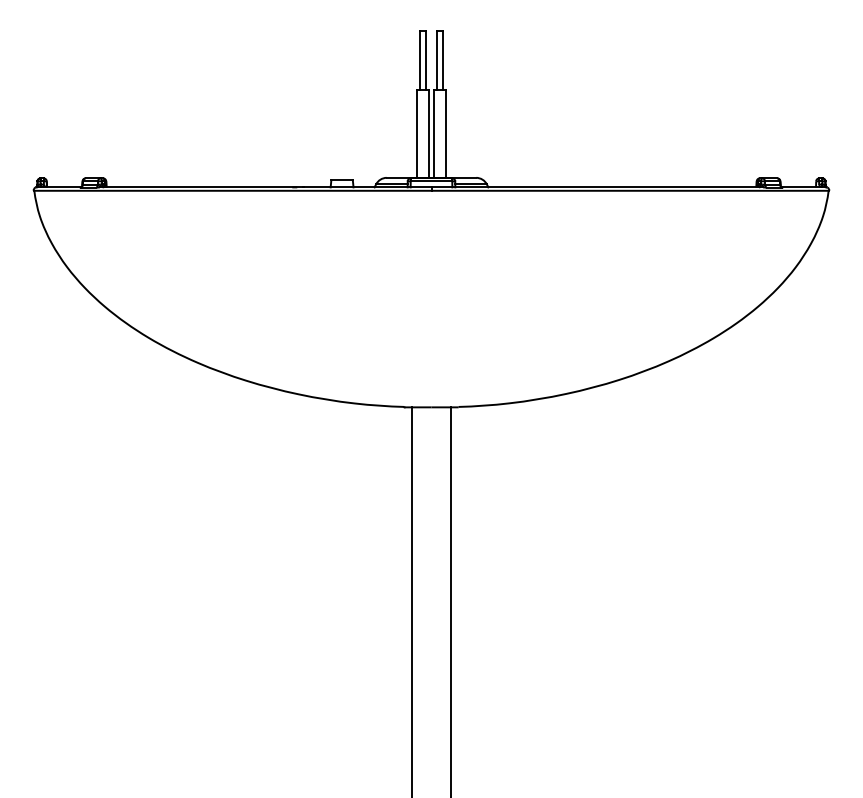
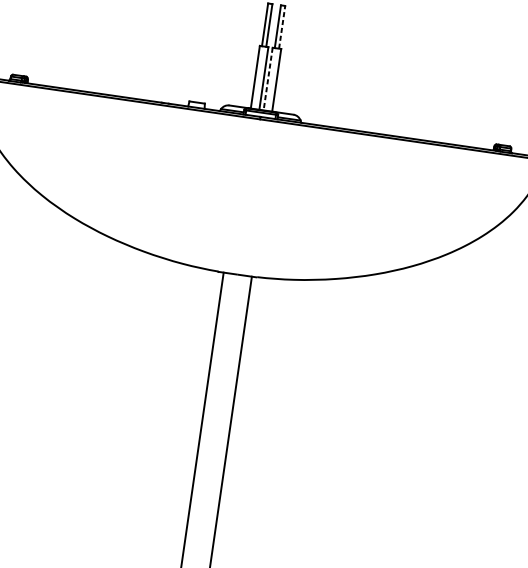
line: (443, 60) -> (282, 27), solid -> dashed
line: (434, 134) -> (268, 79), solid -> dashed

